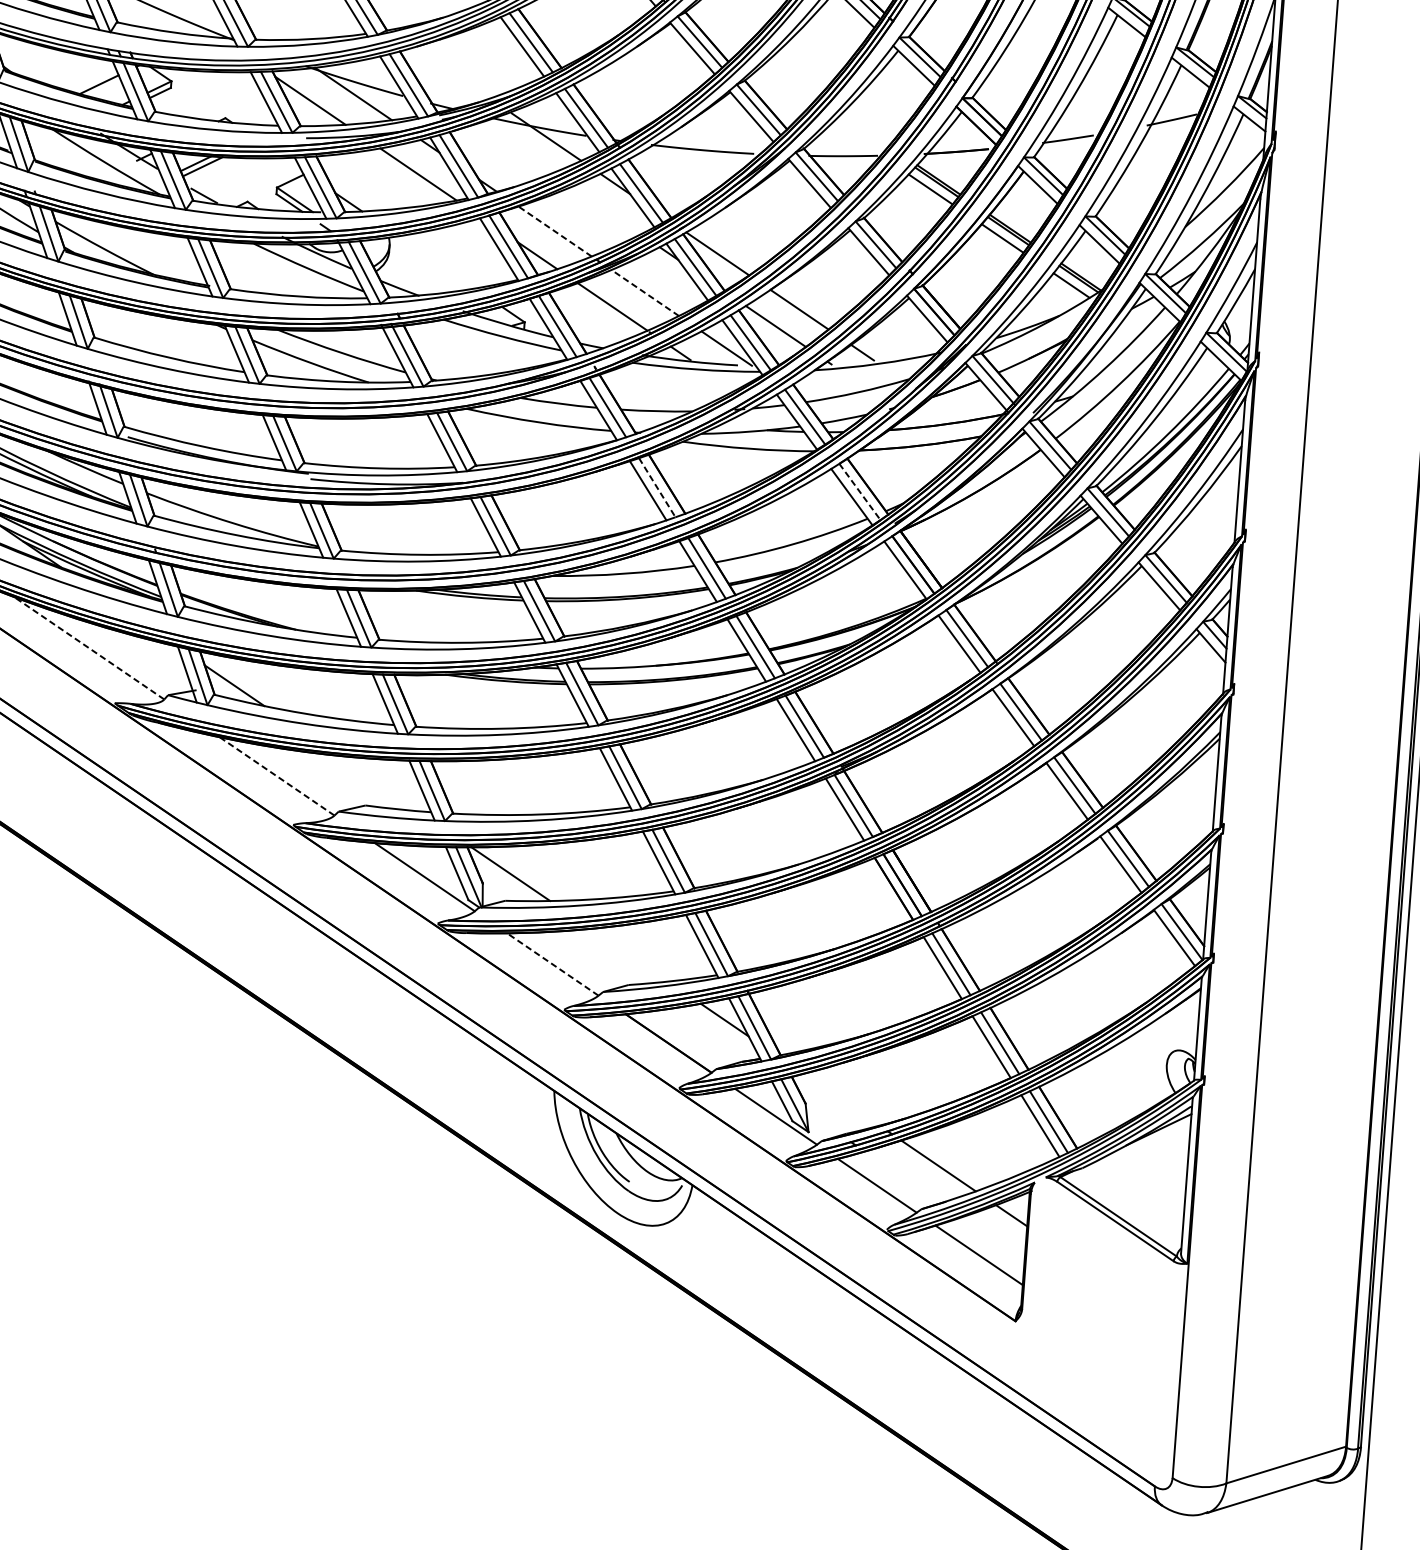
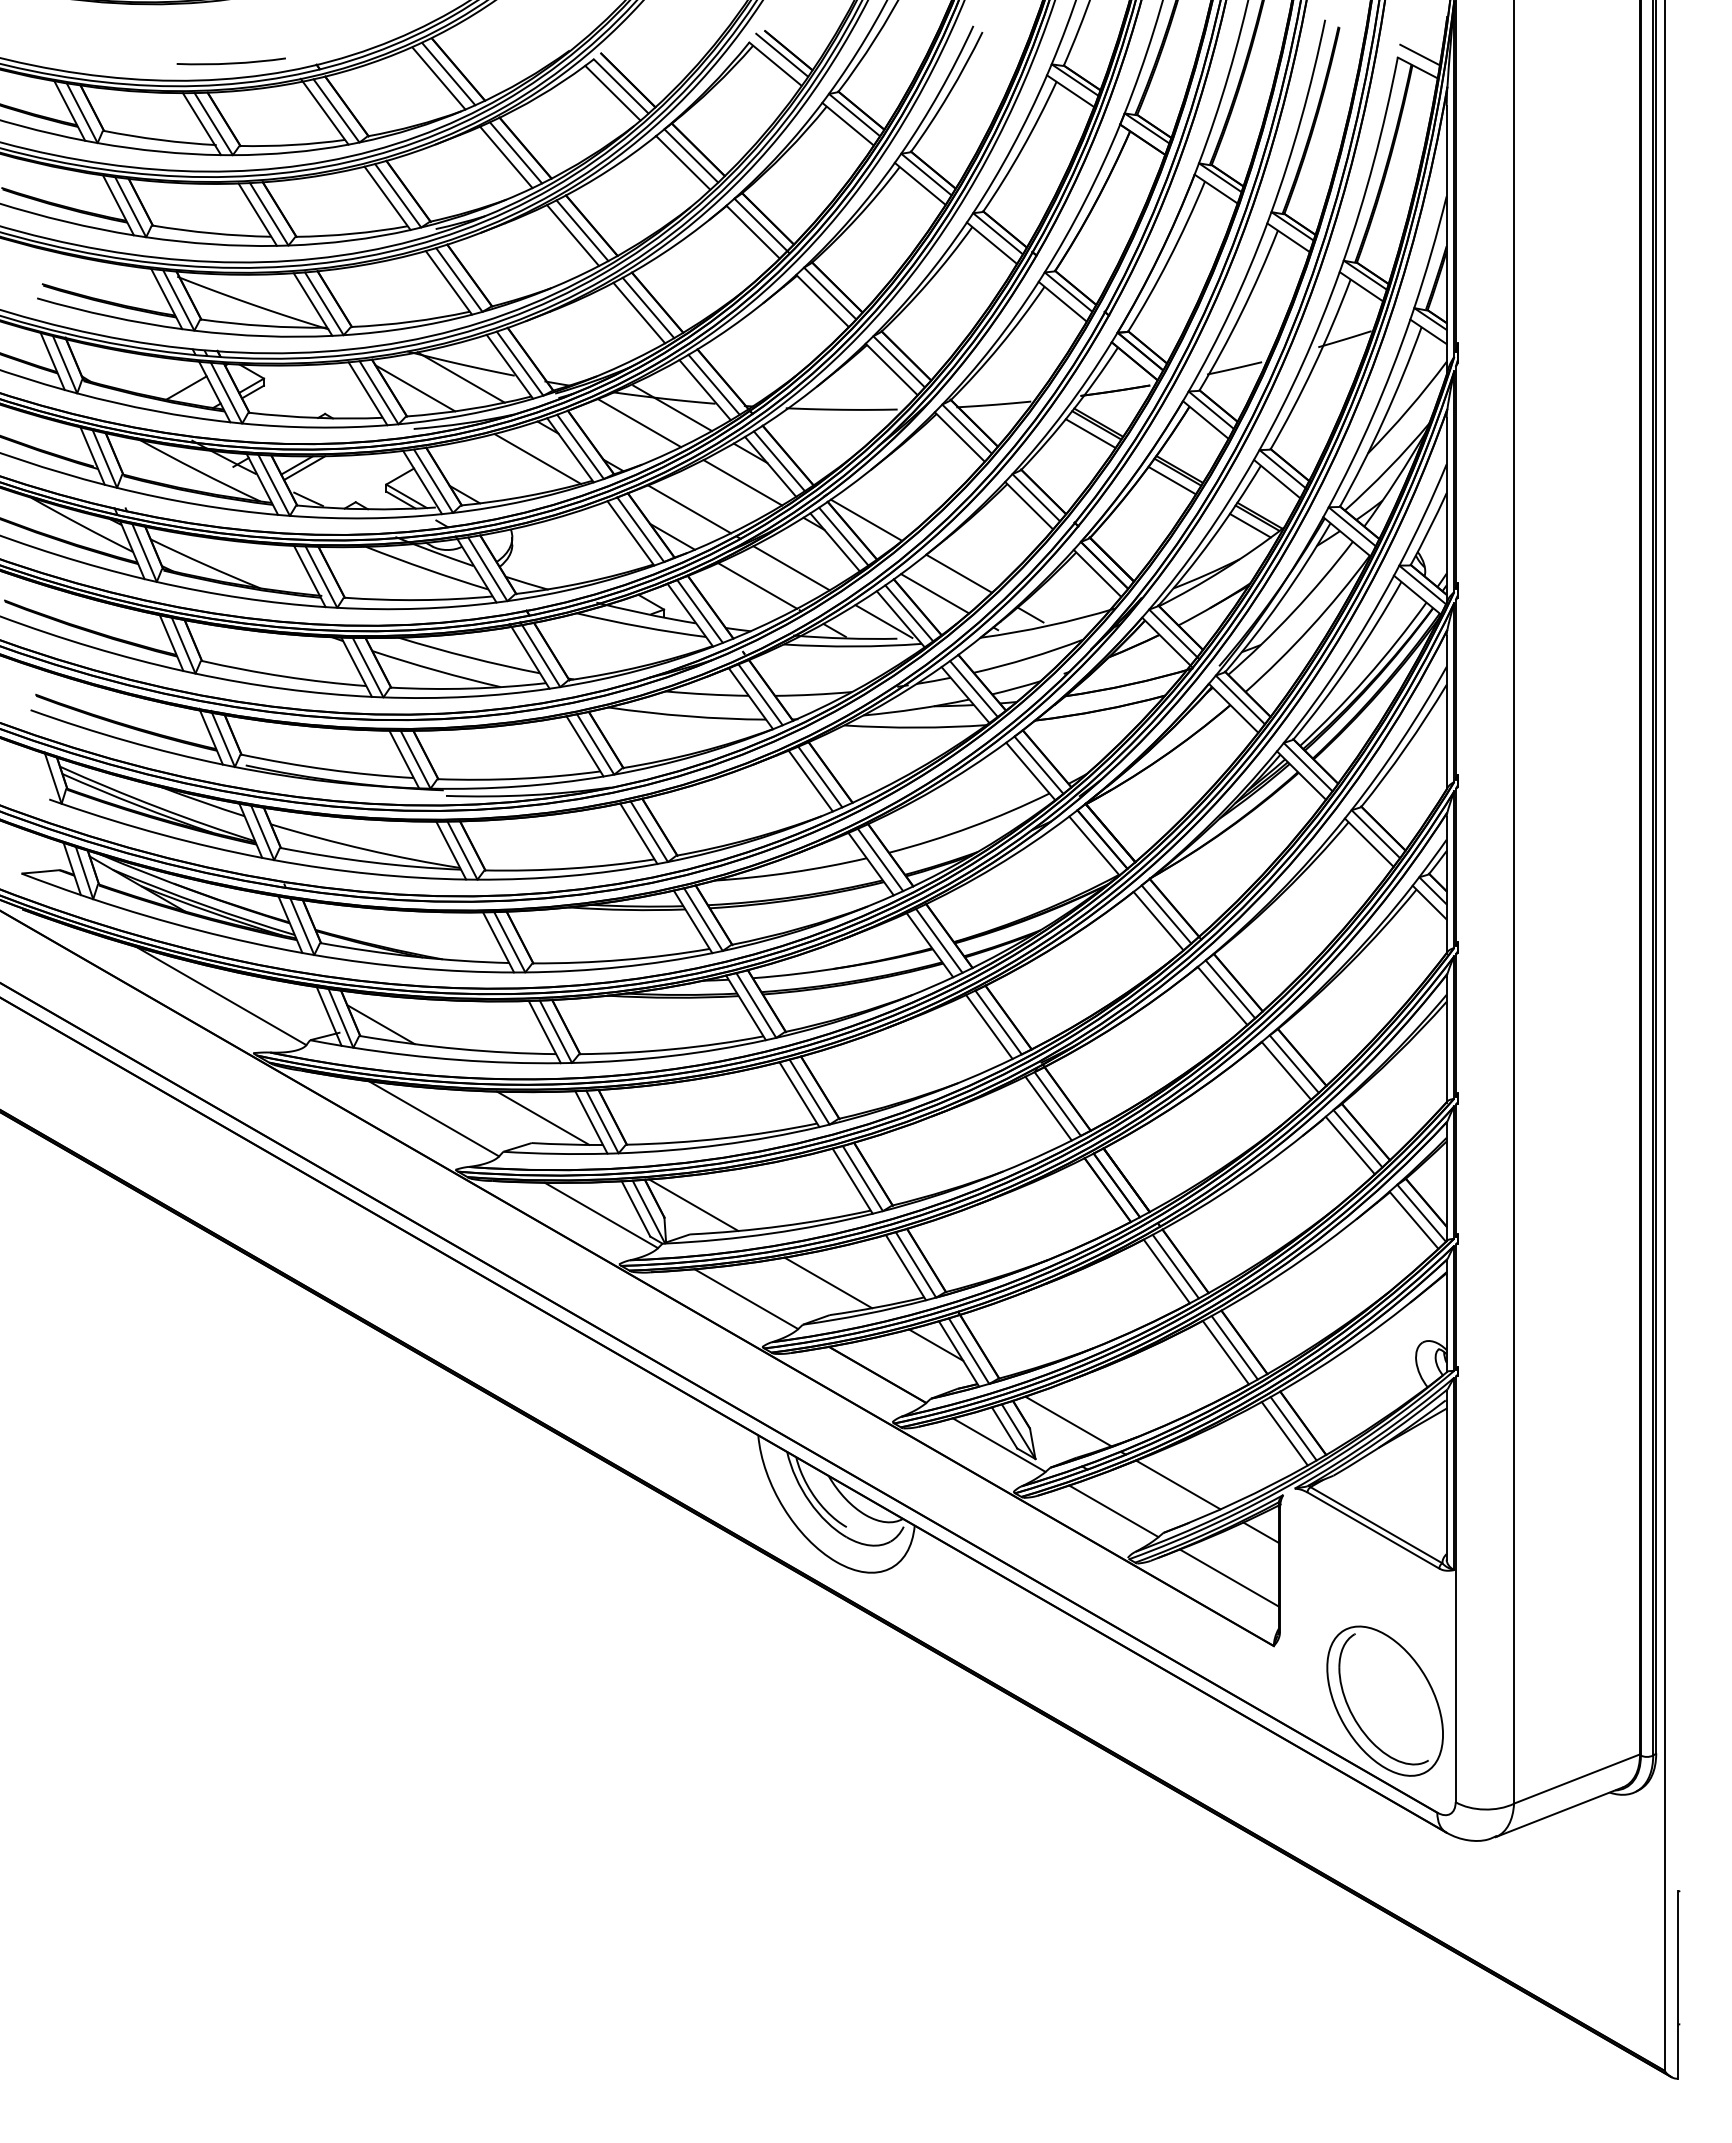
line: (514, 148) -> (639, 423), added
line: (605, 210) -> (742, 482), added
line: (555, 231) -> (689, 509), dashed -> solid
line: (645, 293) -> (791, 568), dashed -> solid
line: (657, 488) -> (820, 777), dashed -> solid
line: (860, 492) -> (1039, 765), dashed -> solid
line: (88, 647) -> (220, 995), dashed -> solid
line: (276, 776) -> (433, 1118), dashed -> solid
line: (377, 782) -> (542, 1117), added
line: (629, 954) -> (828, 1282), added
line: (552, 964) -> (746, 1299), dashed -> solid
line: (841, 1099) -> (1068, 1421), added
part: (1113, 1379) -> (1384, 1700), added

